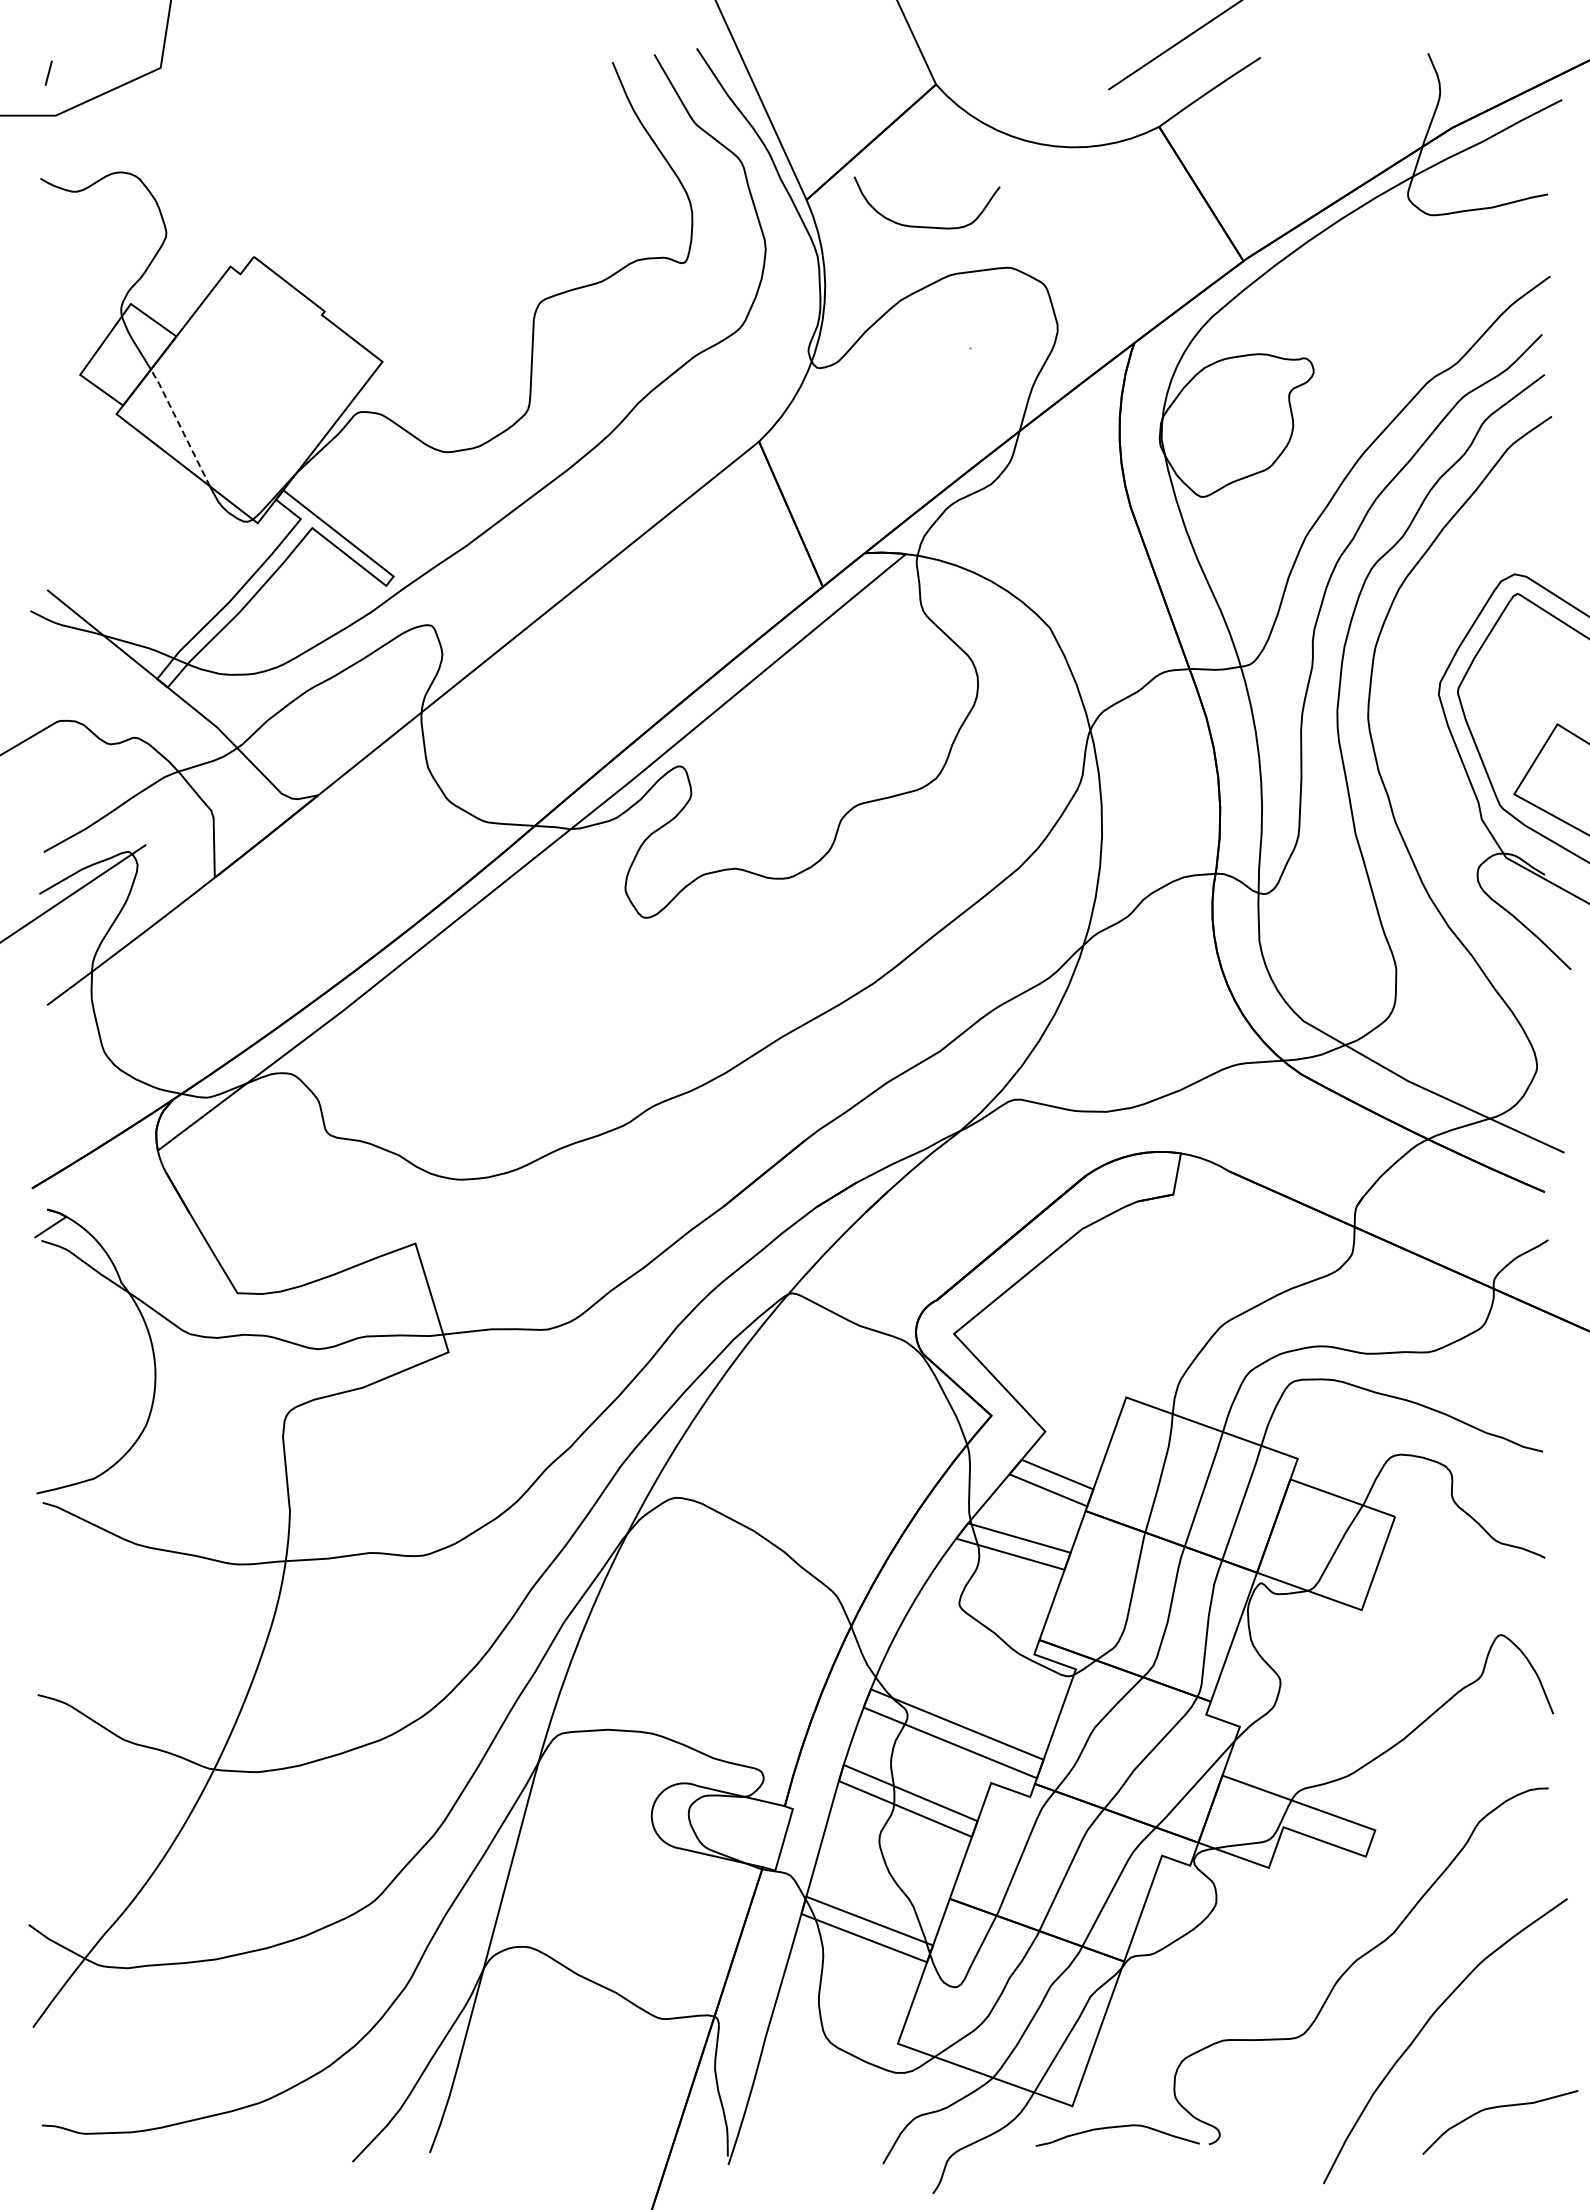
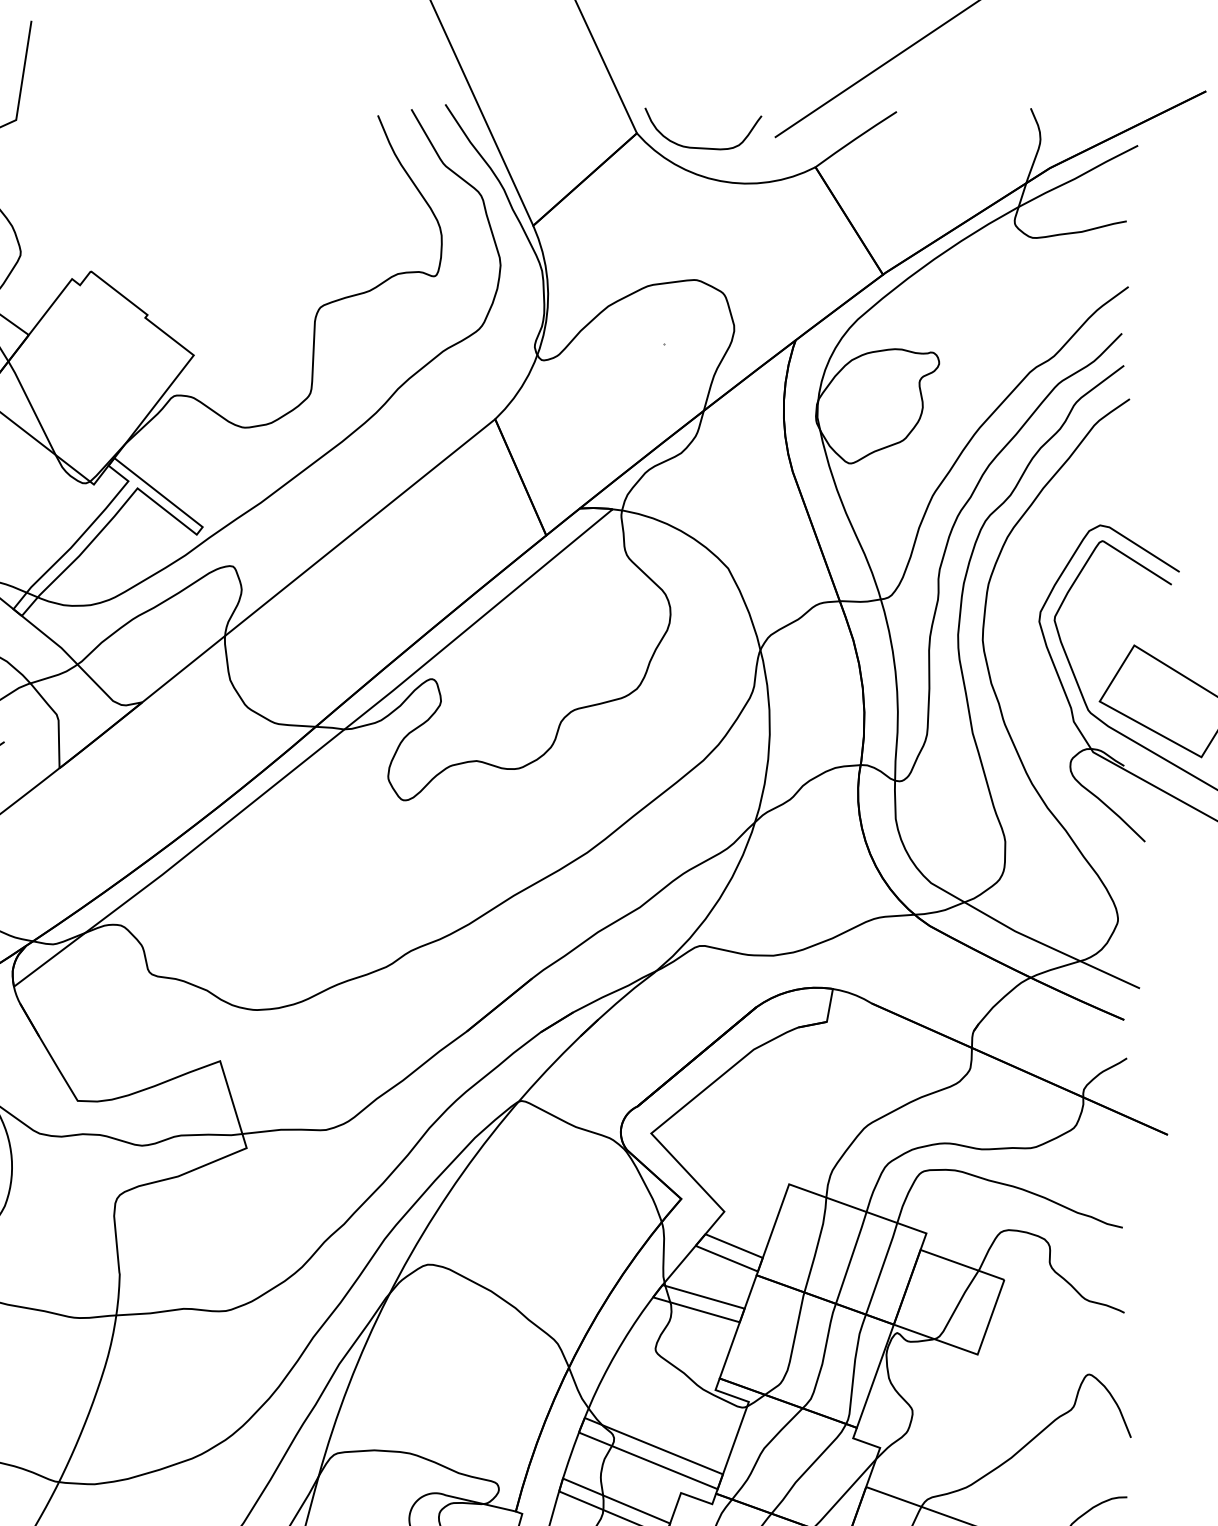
curve: (926, 226) -> (702, 147), moved
line: (180, 426) -> (32, 407), dashed -> solid

